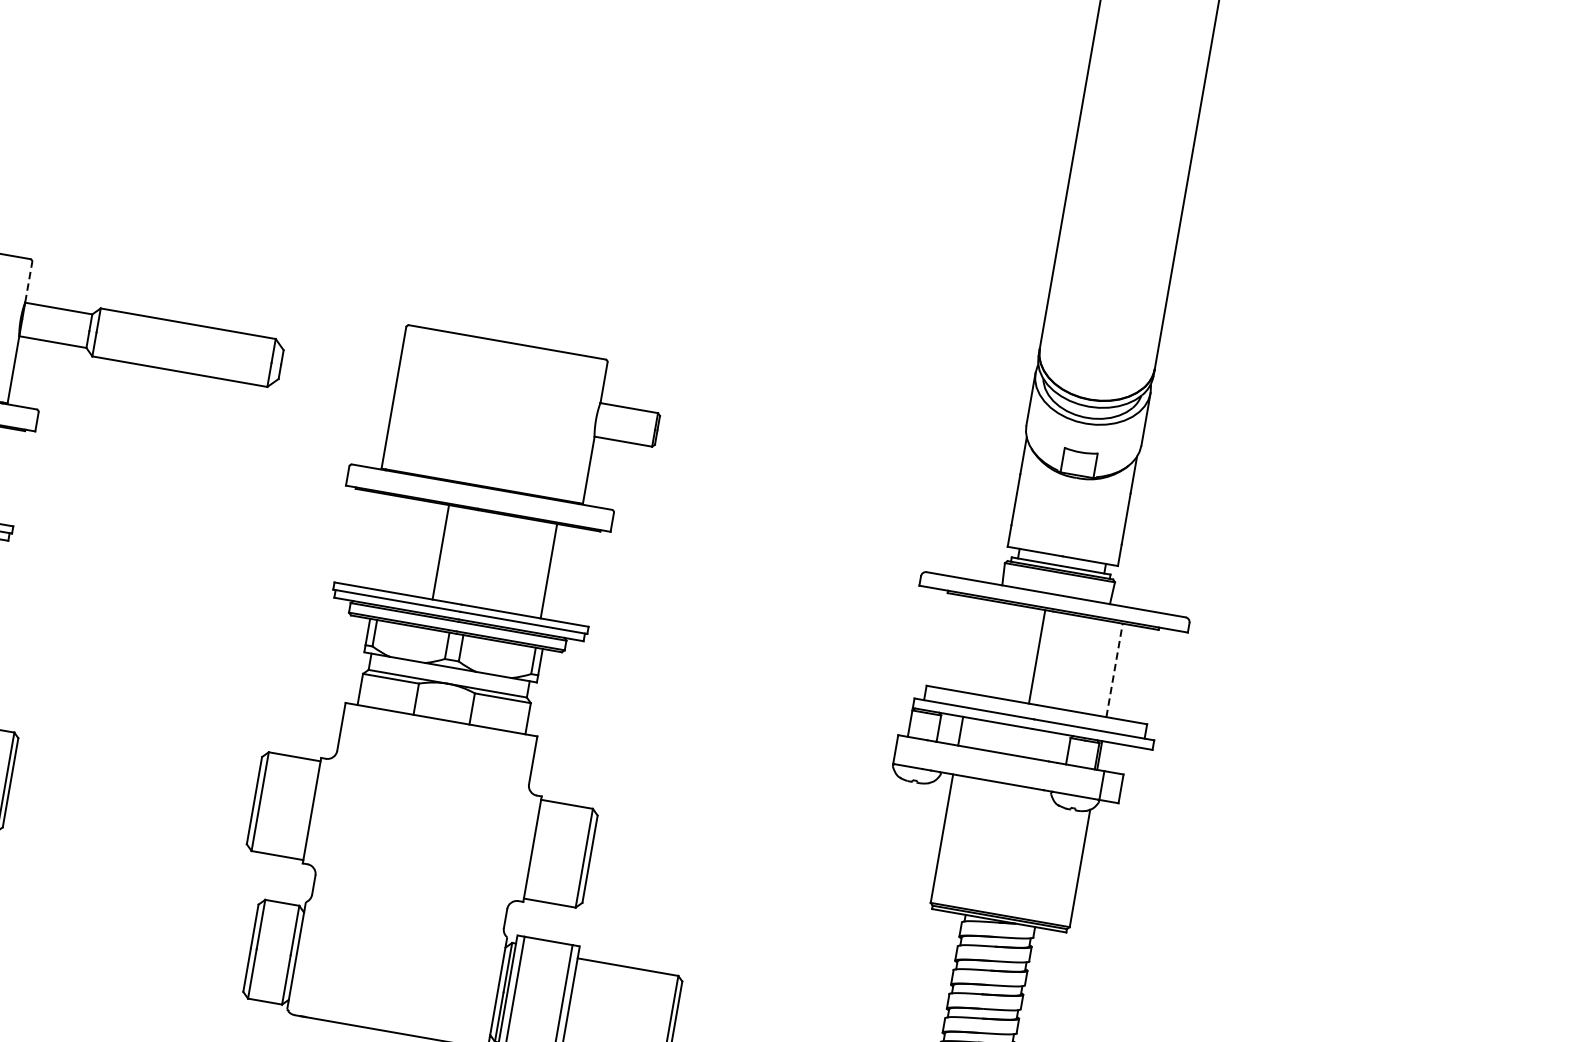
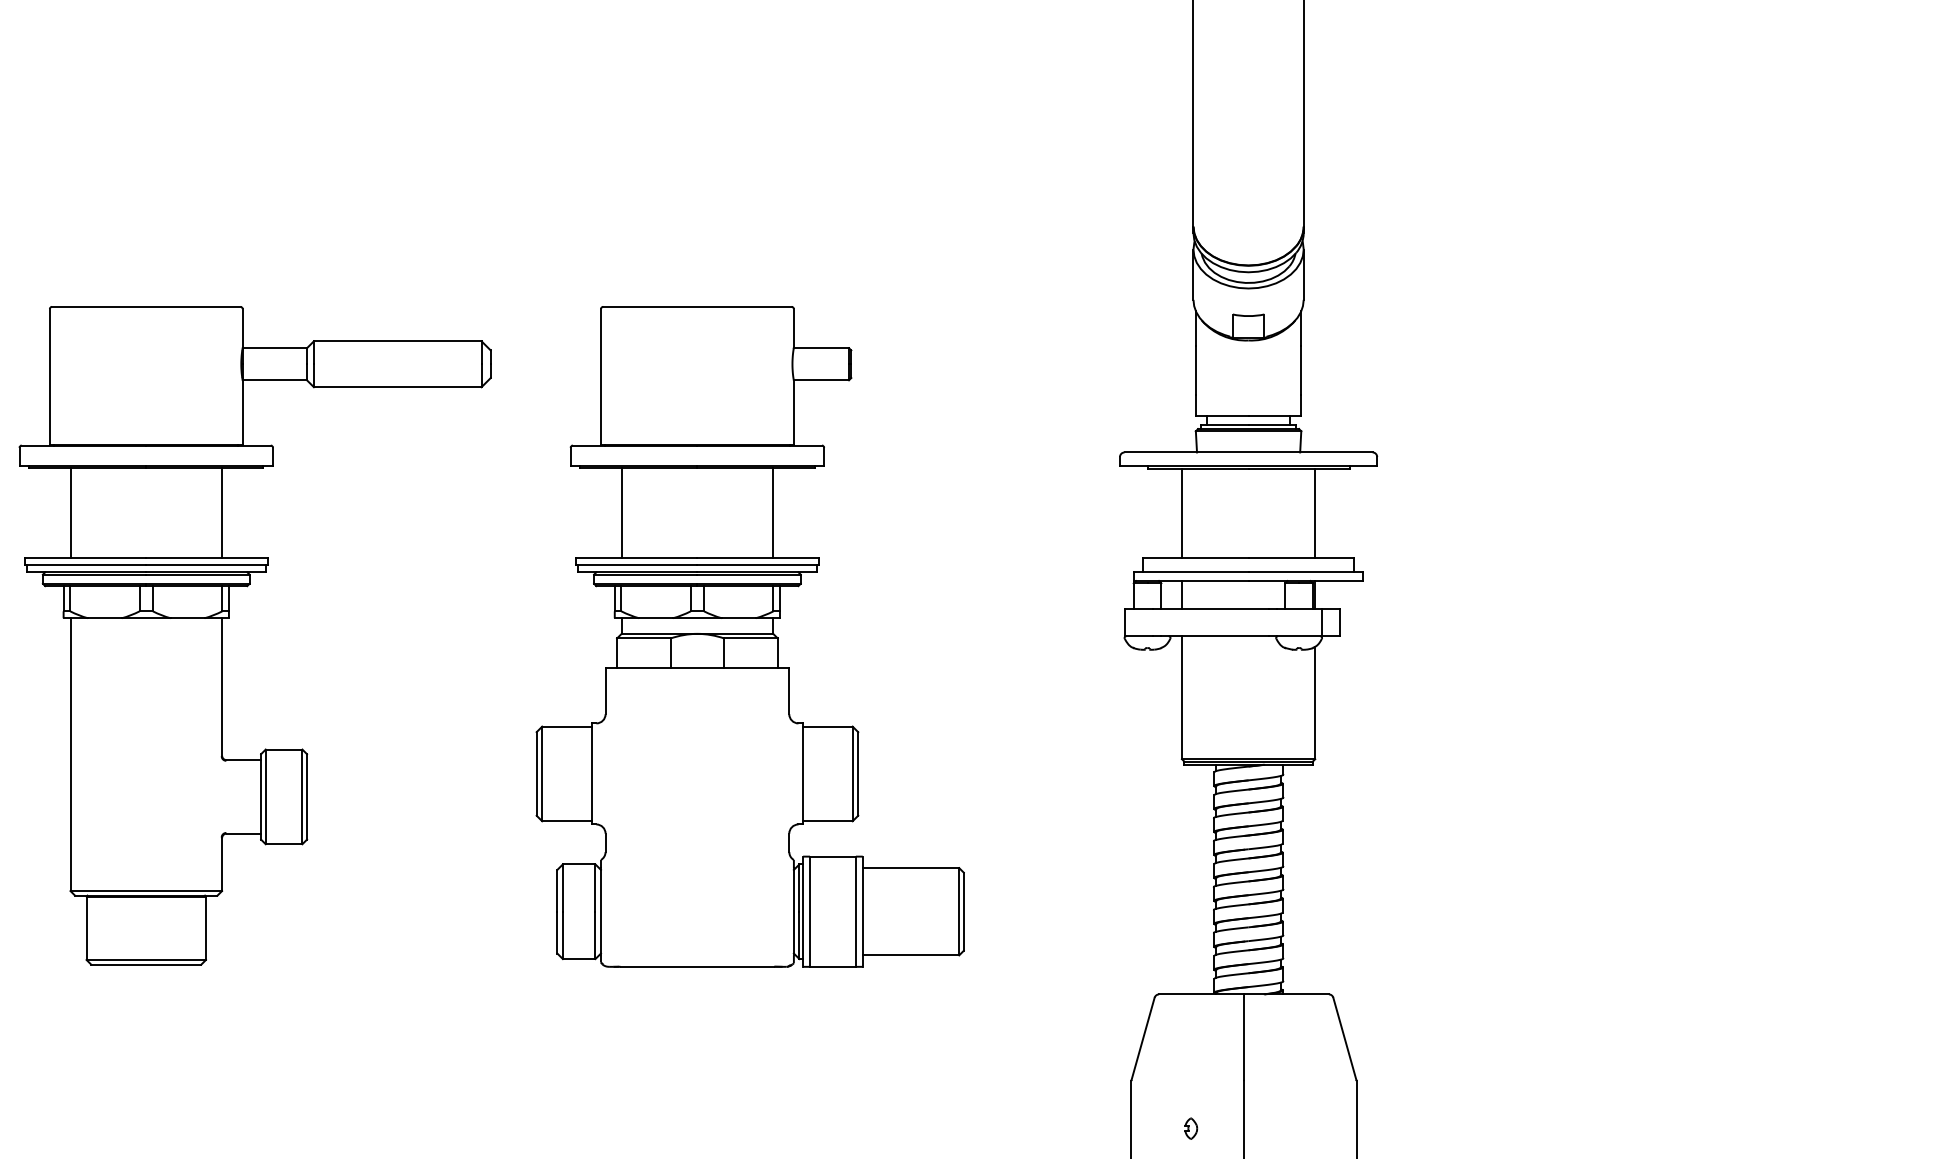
line: (28, 281) -> (242, 327), dashed -> solid
line: (440, 551) -> (621, 512), moved
line: (1037, 657) -> (1182, 513), moved
line: (1114, 670) -> (1315, 513), dashed -> solid

